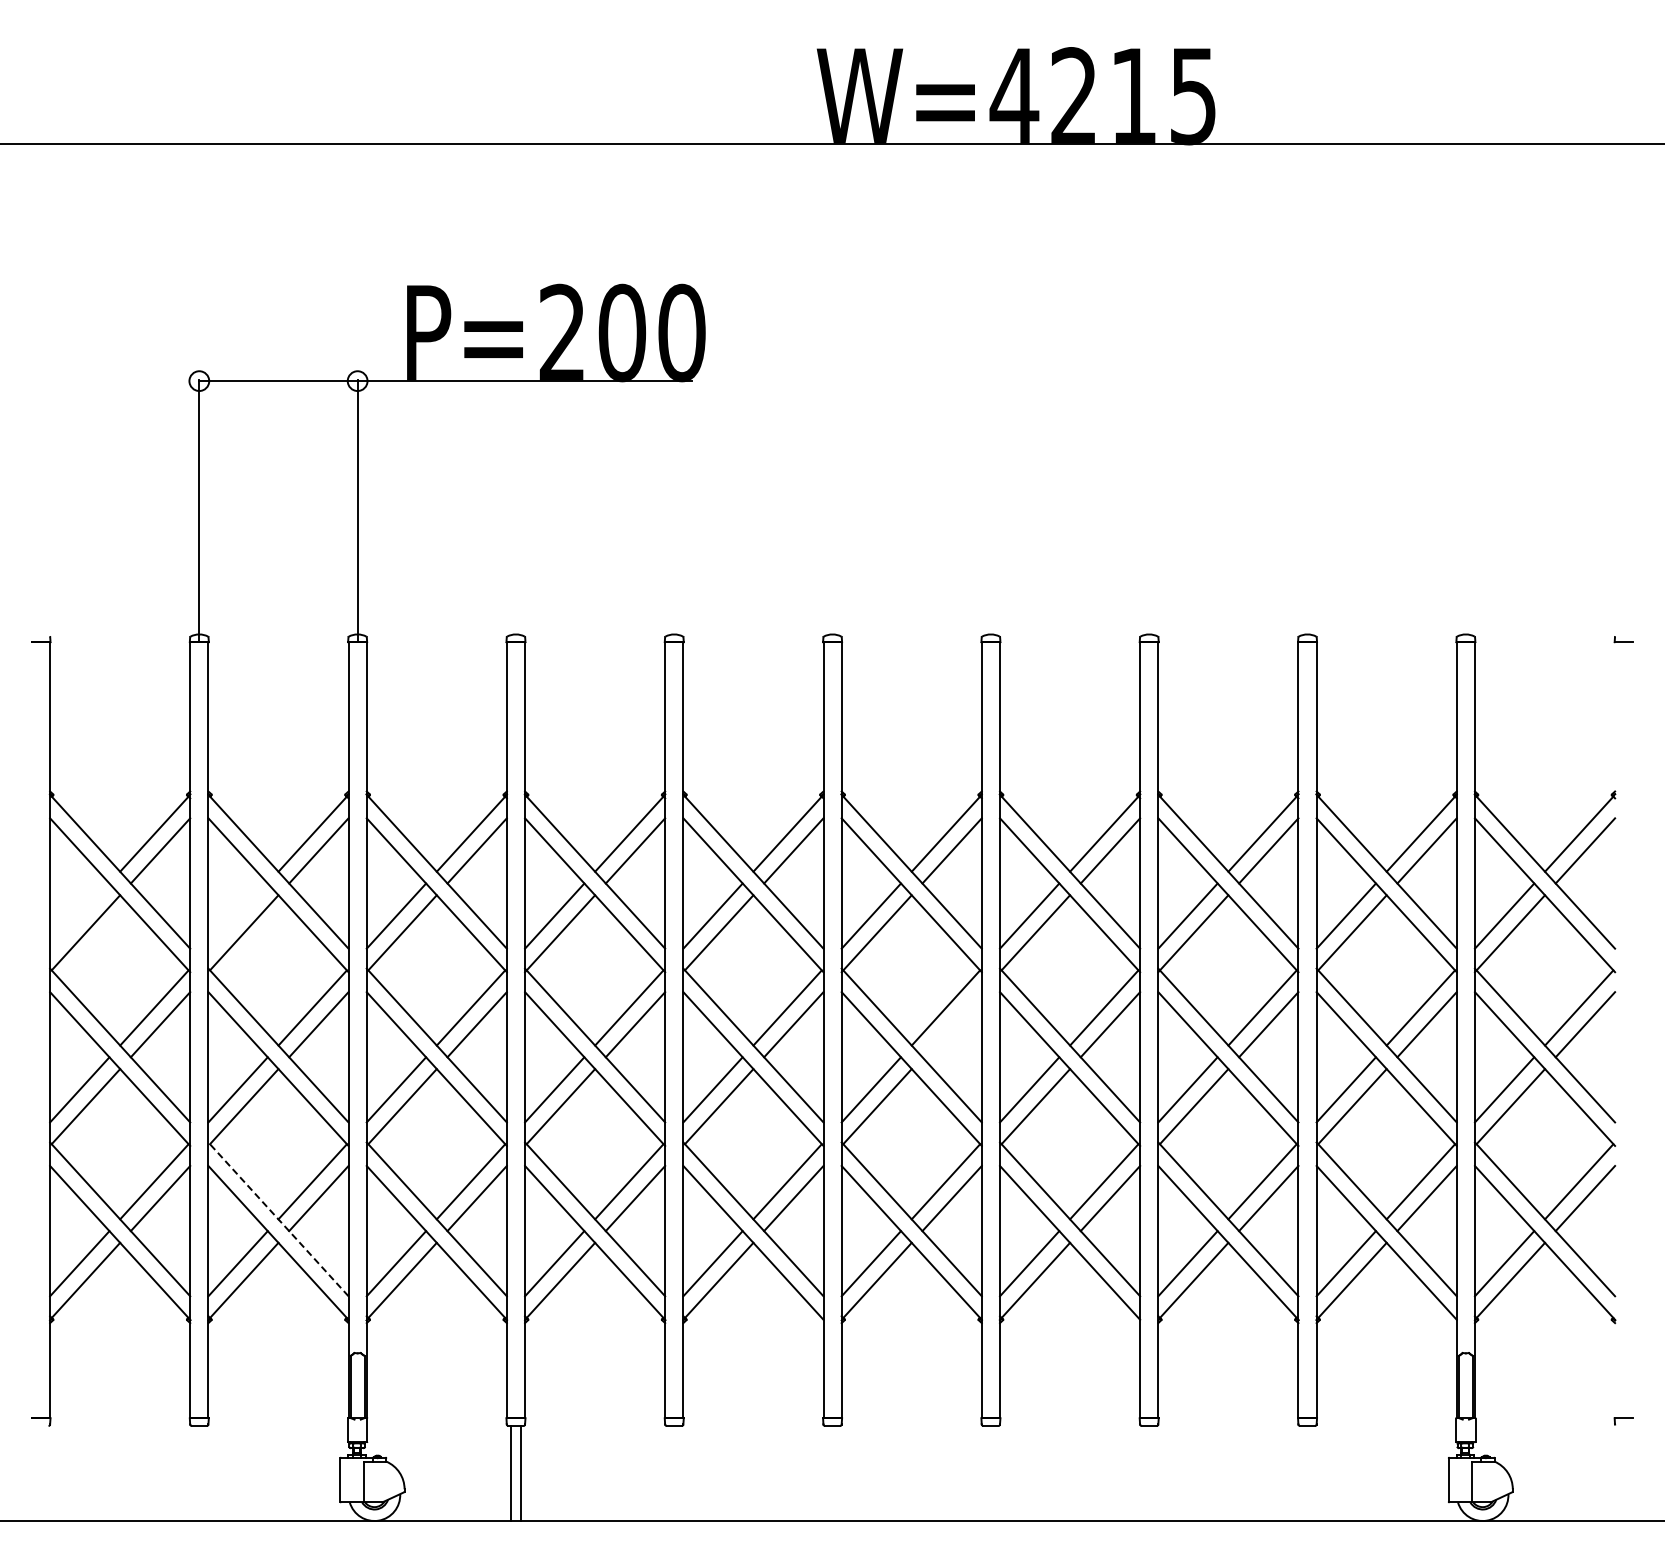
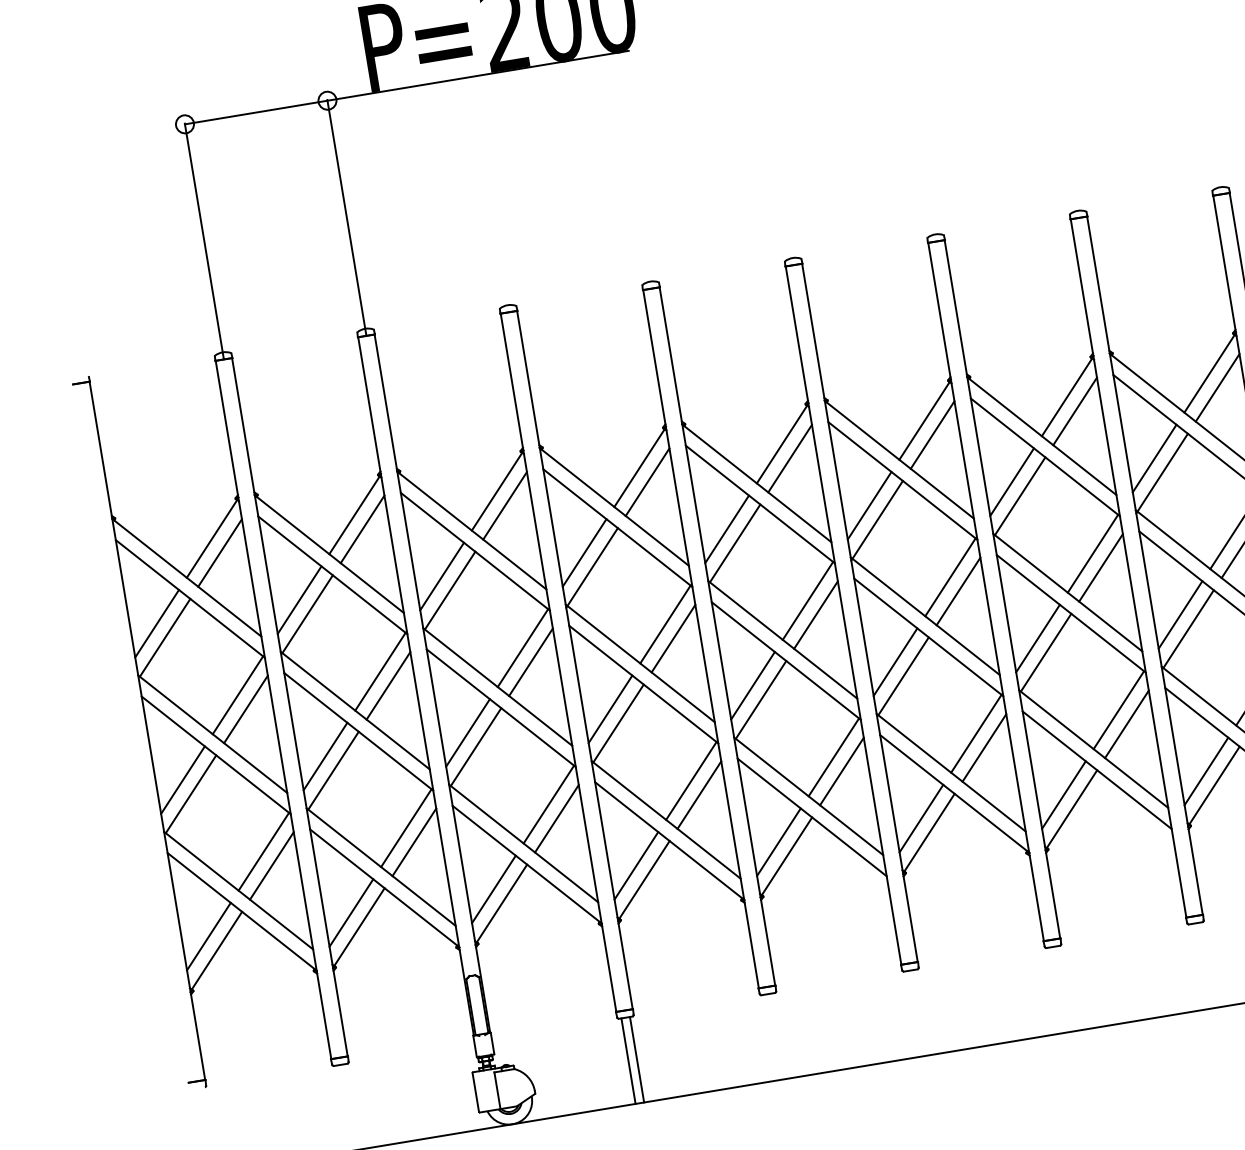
line: (79, 915) -> (156, 623), added
line: (237, 915) -> (298, 599), added
line: (951, 1024) -> (957, 591), added
line: (278, 1219) -> (381, 867), dashed -> solid

